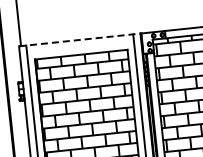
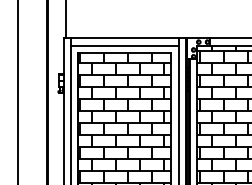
line: (80, 39) -> (125, 38), dashed -> solid
line: (80, 46) -> (124, 45), added

